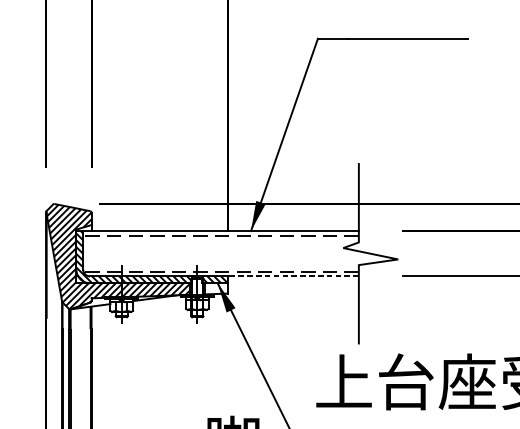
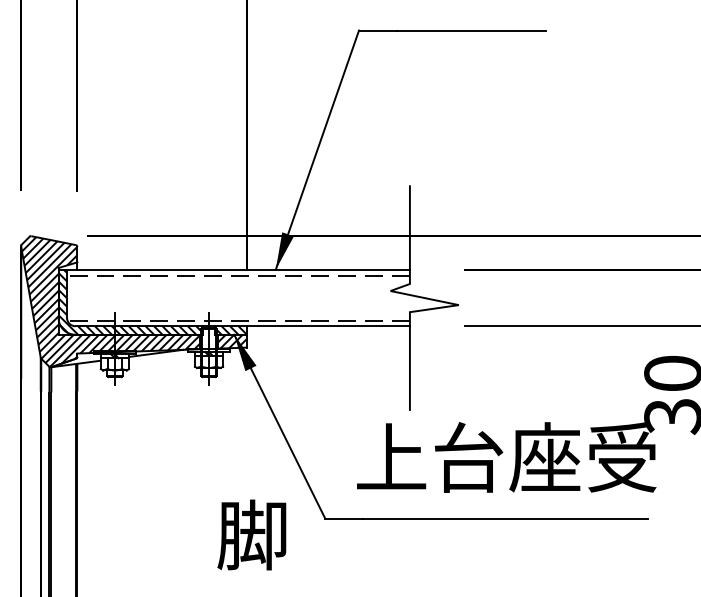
line: (293, 276) -> (328, 326), dashed -> solid
hatch: (216, 288) -> (232, 341), added

